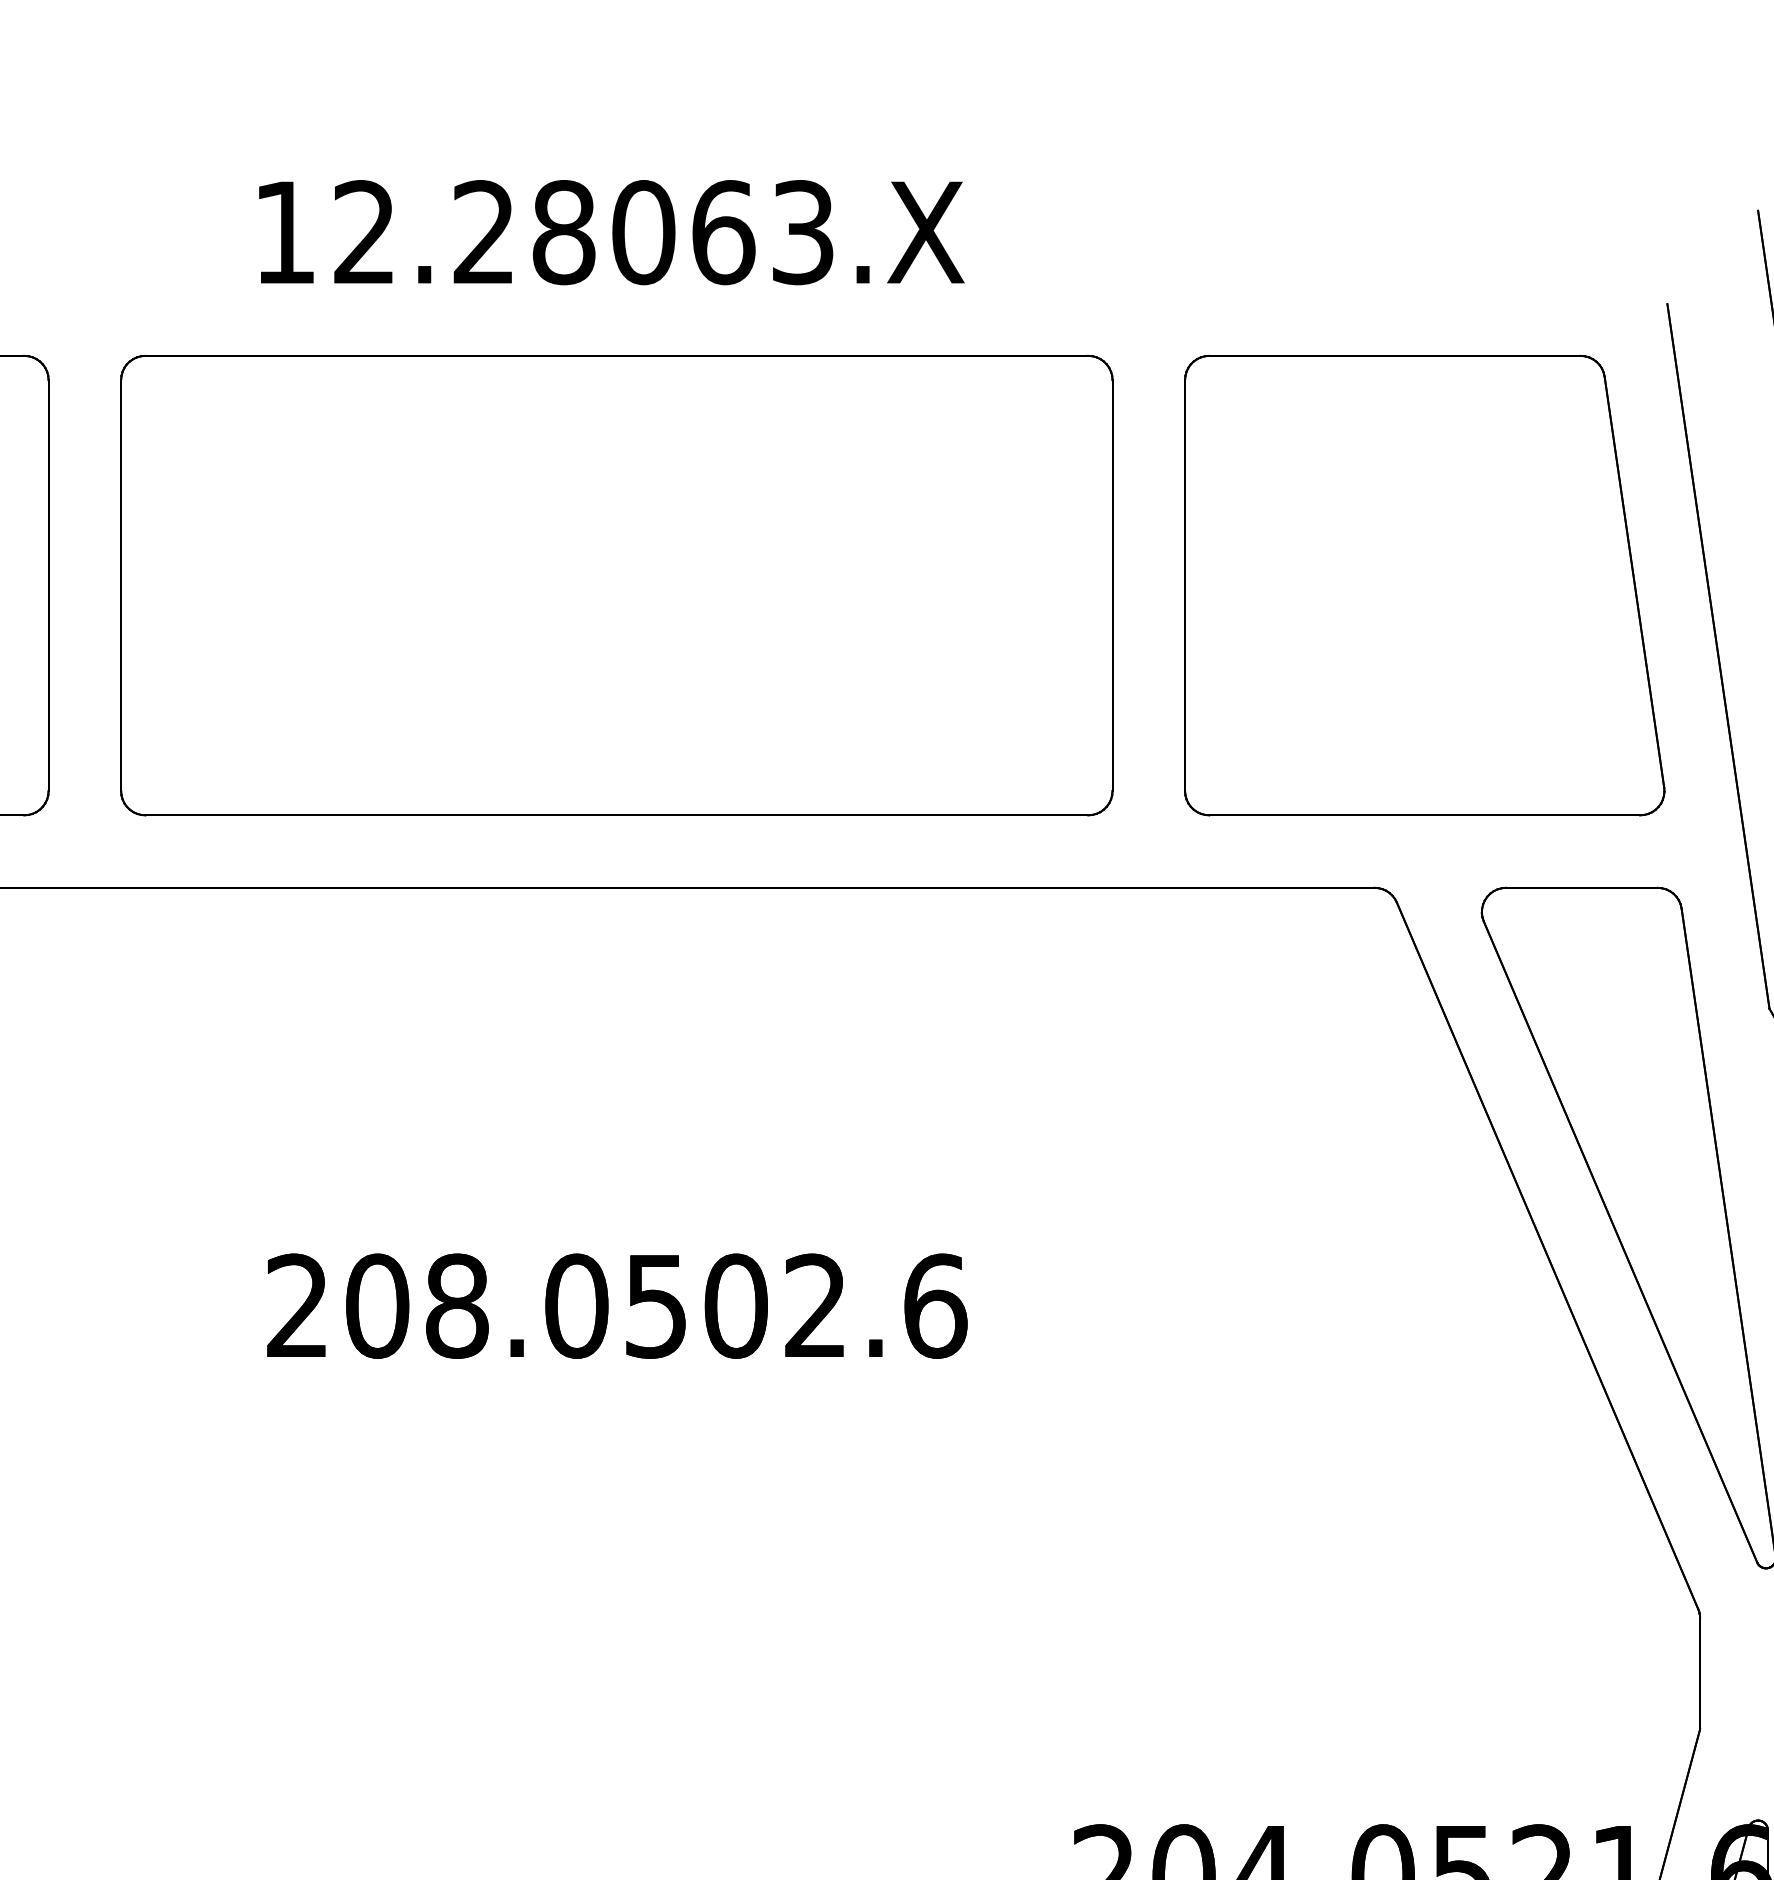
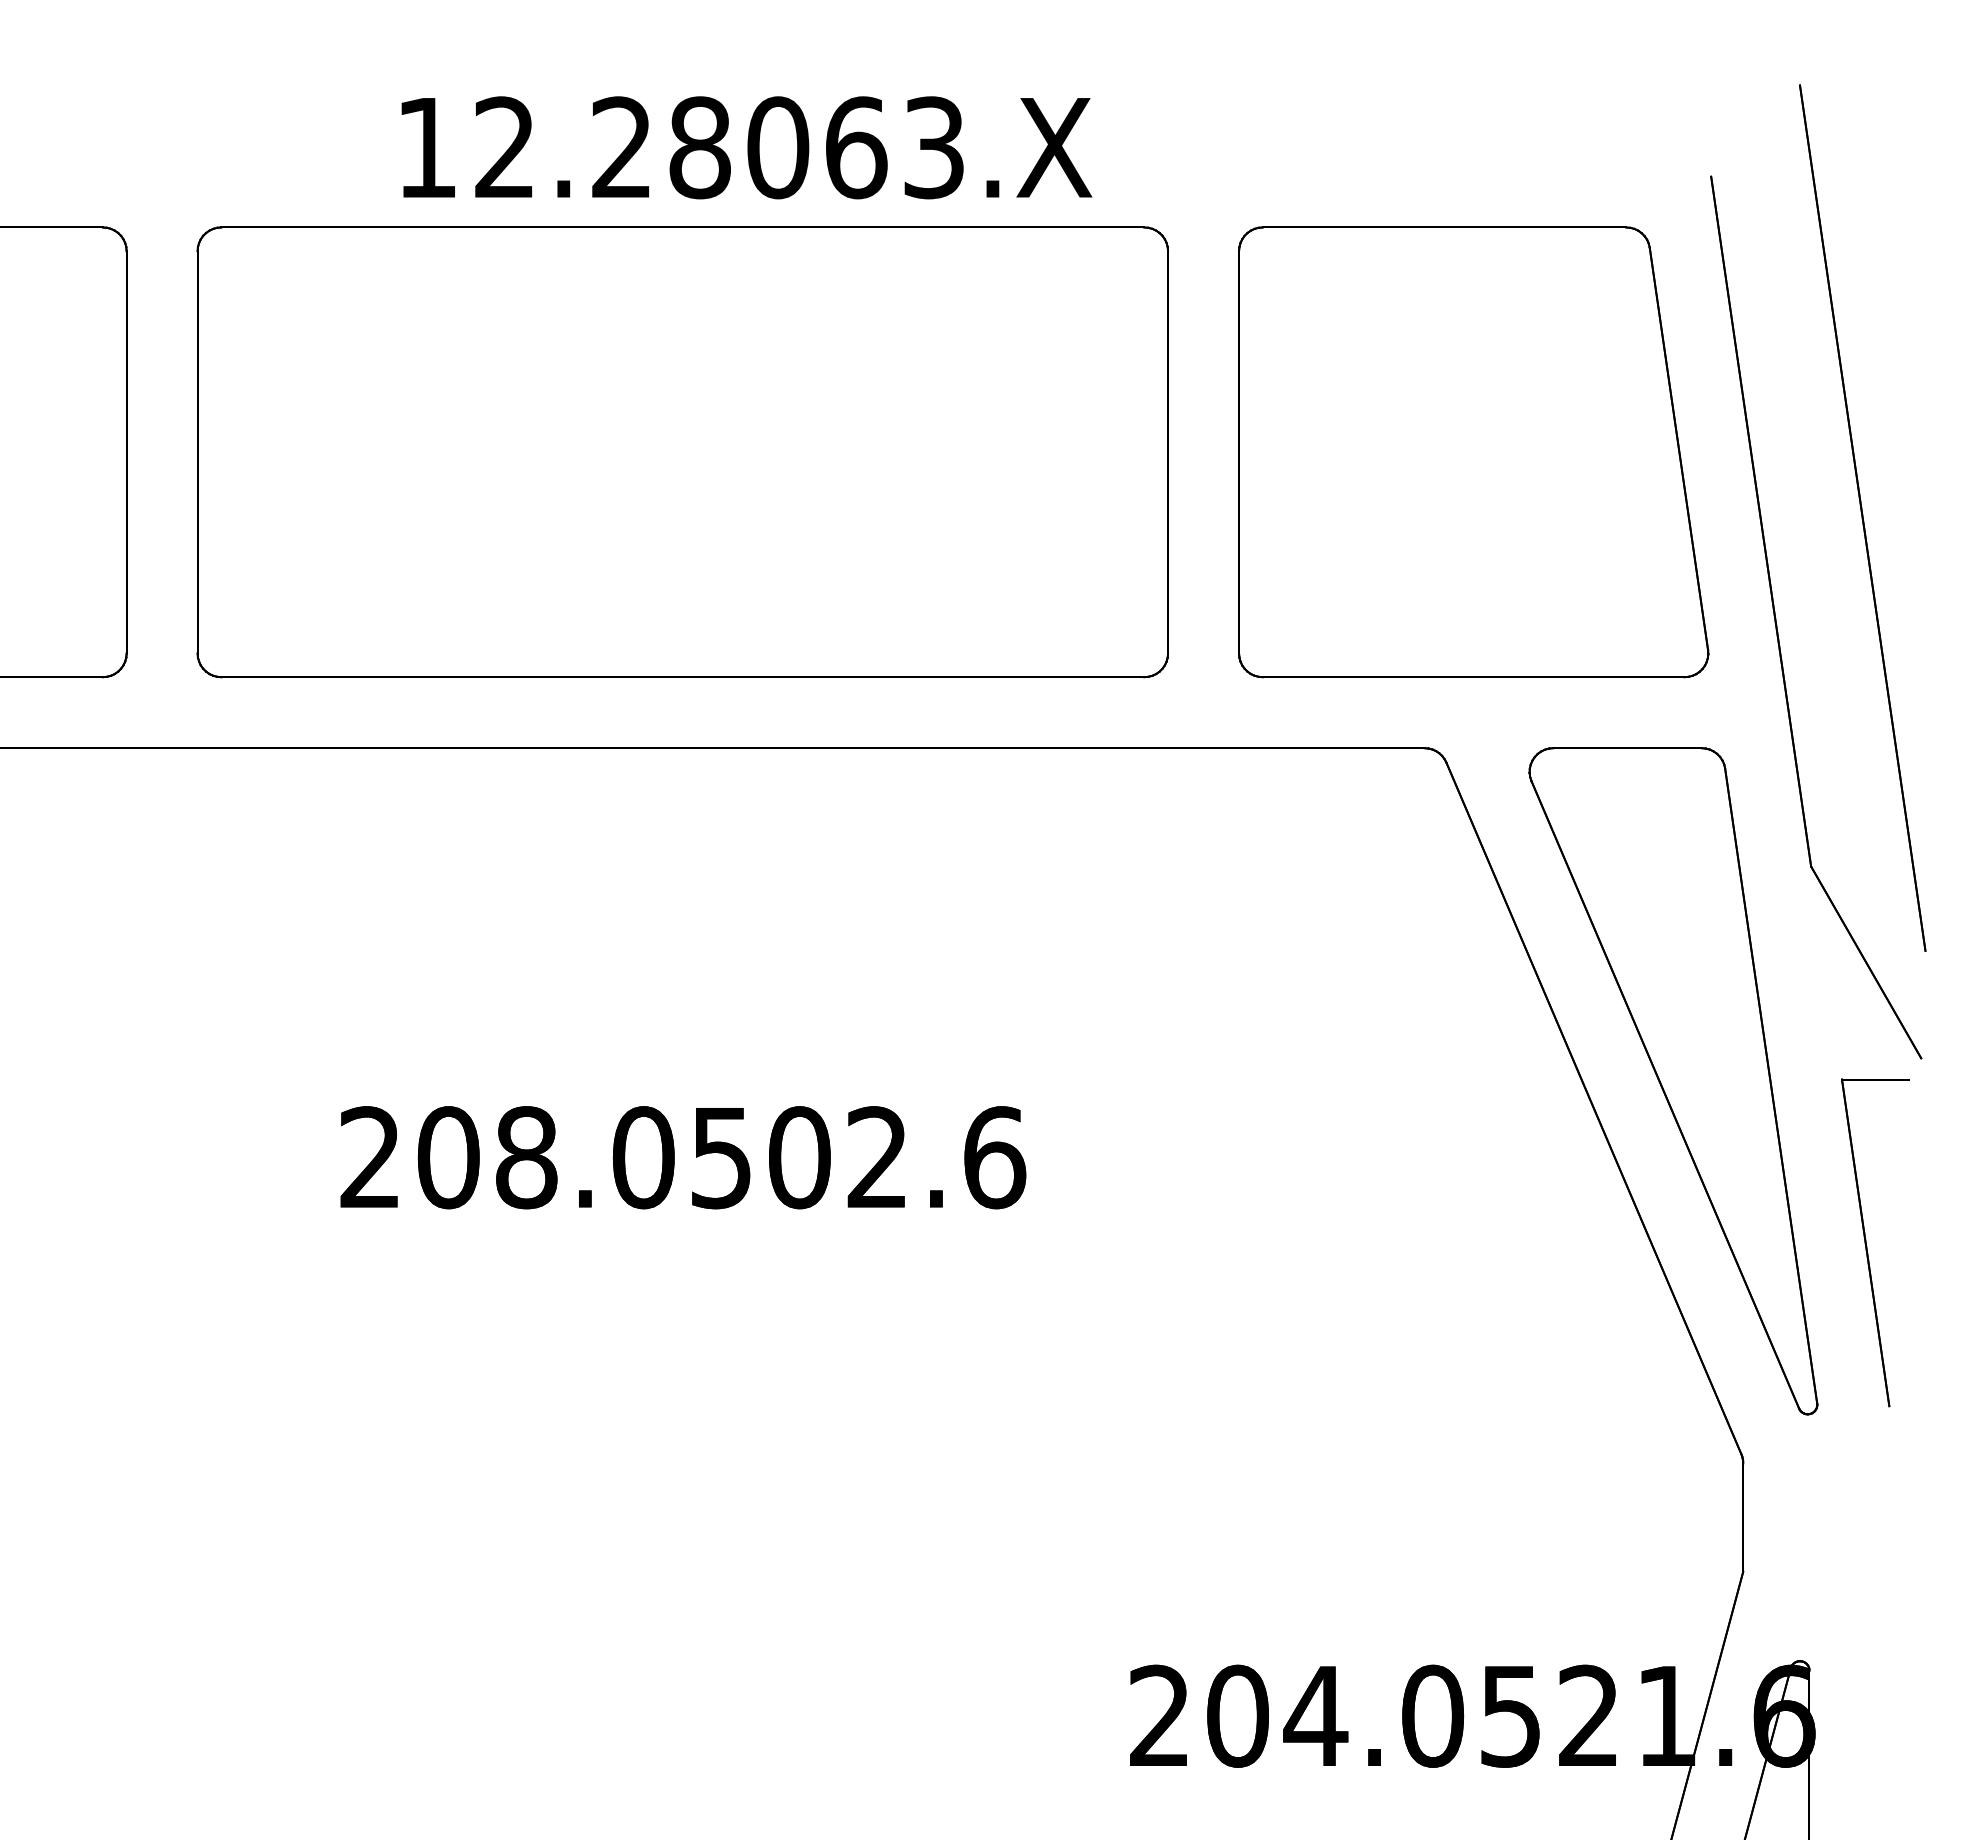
text: (611, 232) -> (746, 147), moved

